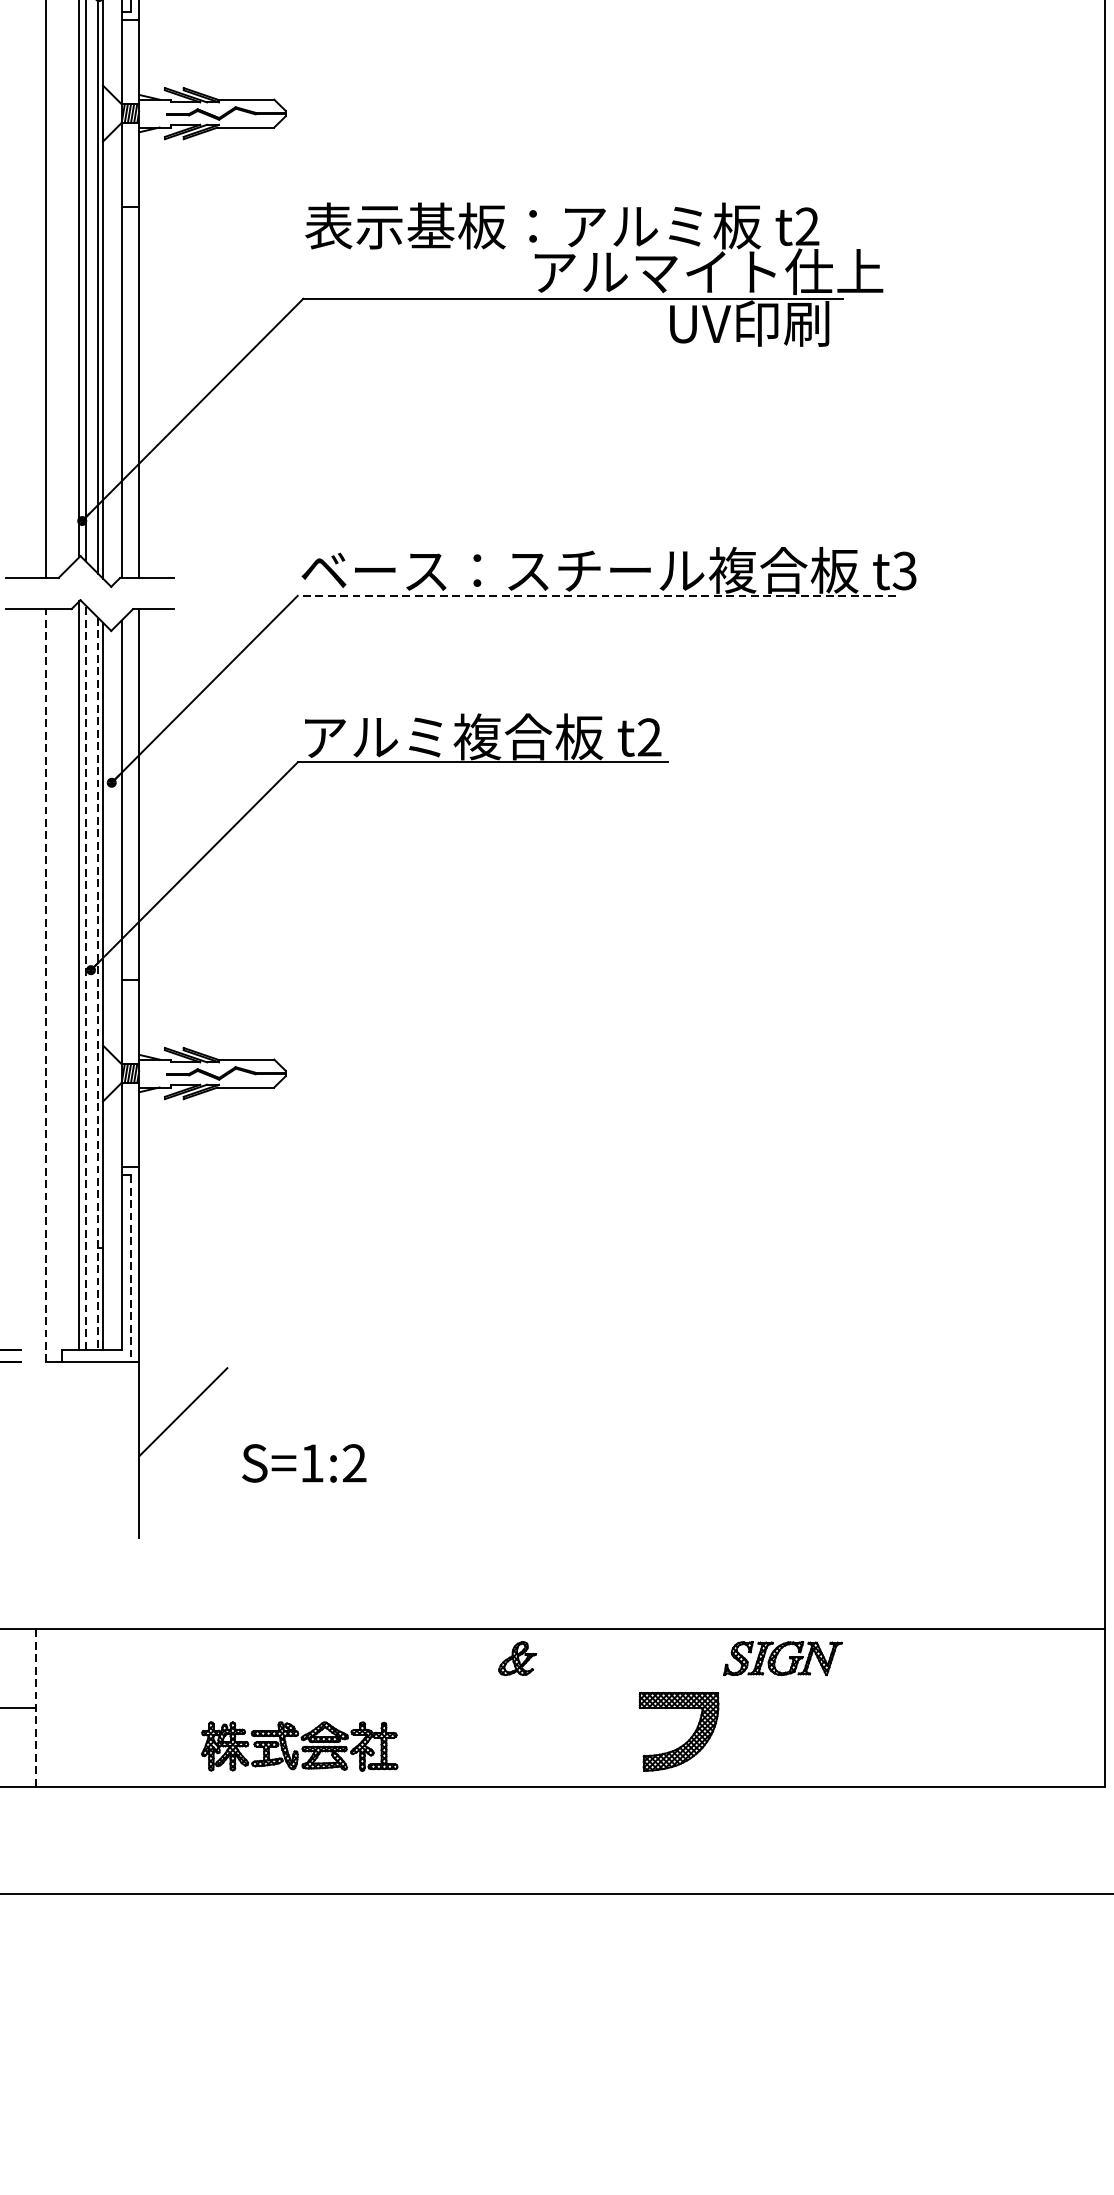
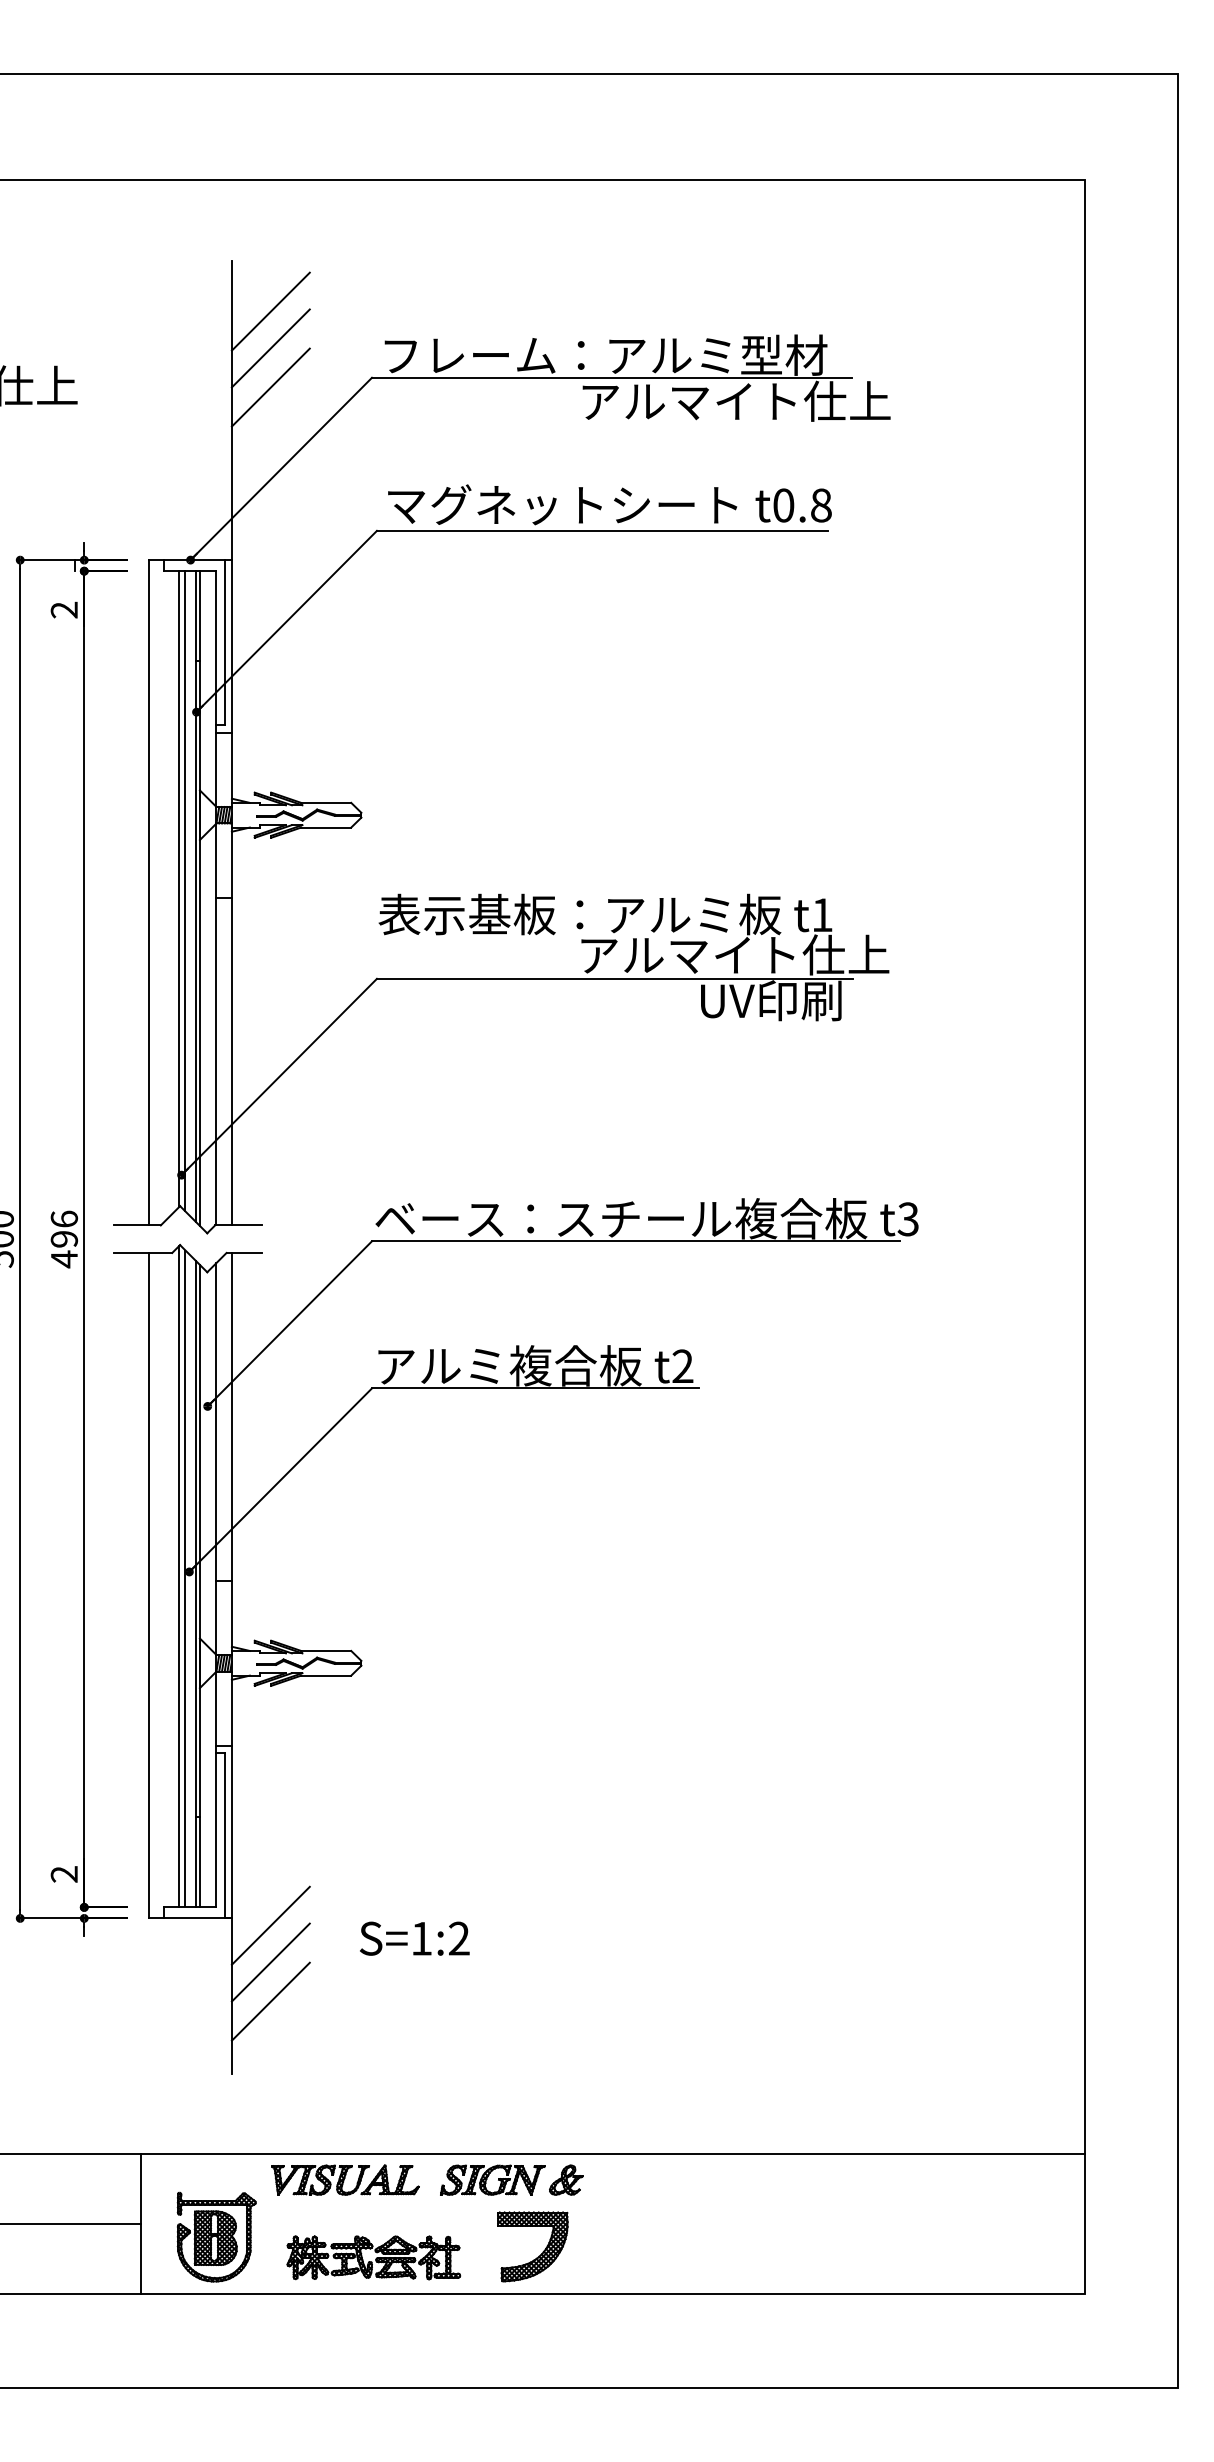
text: (807, 225) -> (822, 914), t2 -> t1
line: (595, 596) -> (635, 1241), dashed -> solid
line: (85, 977) -> (184, 1578), dashed -> solid
line: (97, 984) -> (195, 1584), dashed -> solid
line: (45, 985) -> (149, 1585), dashed -> solid
line: (130, 1268) -> (224, 1835), dashed -> solid
line: (182, 1370) -> (270, 1925), added
line: (182, 1456) -> (270, 2001), added
text: (303, 1463) -> (414, 1938), moved
part: (267, 1657) -> (345, 2179), added
part: (782, 1657) -> (492, 2179), moved
line: (35, 1708) -> (140, 2224), dashed -> solid
part: (121, 1722) -> (216, 2236), added
part: (689, 1737) -> (542, 2251), moved

